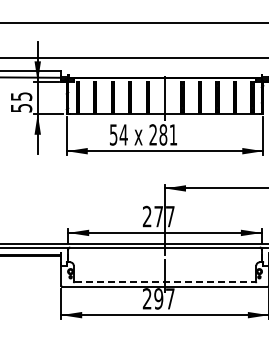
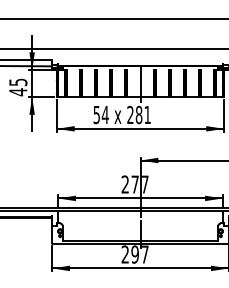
text: (21, 107) -> (18, 91), 55 -> 45
line: (165, 282) -> (140, 240), dashed -> solid

